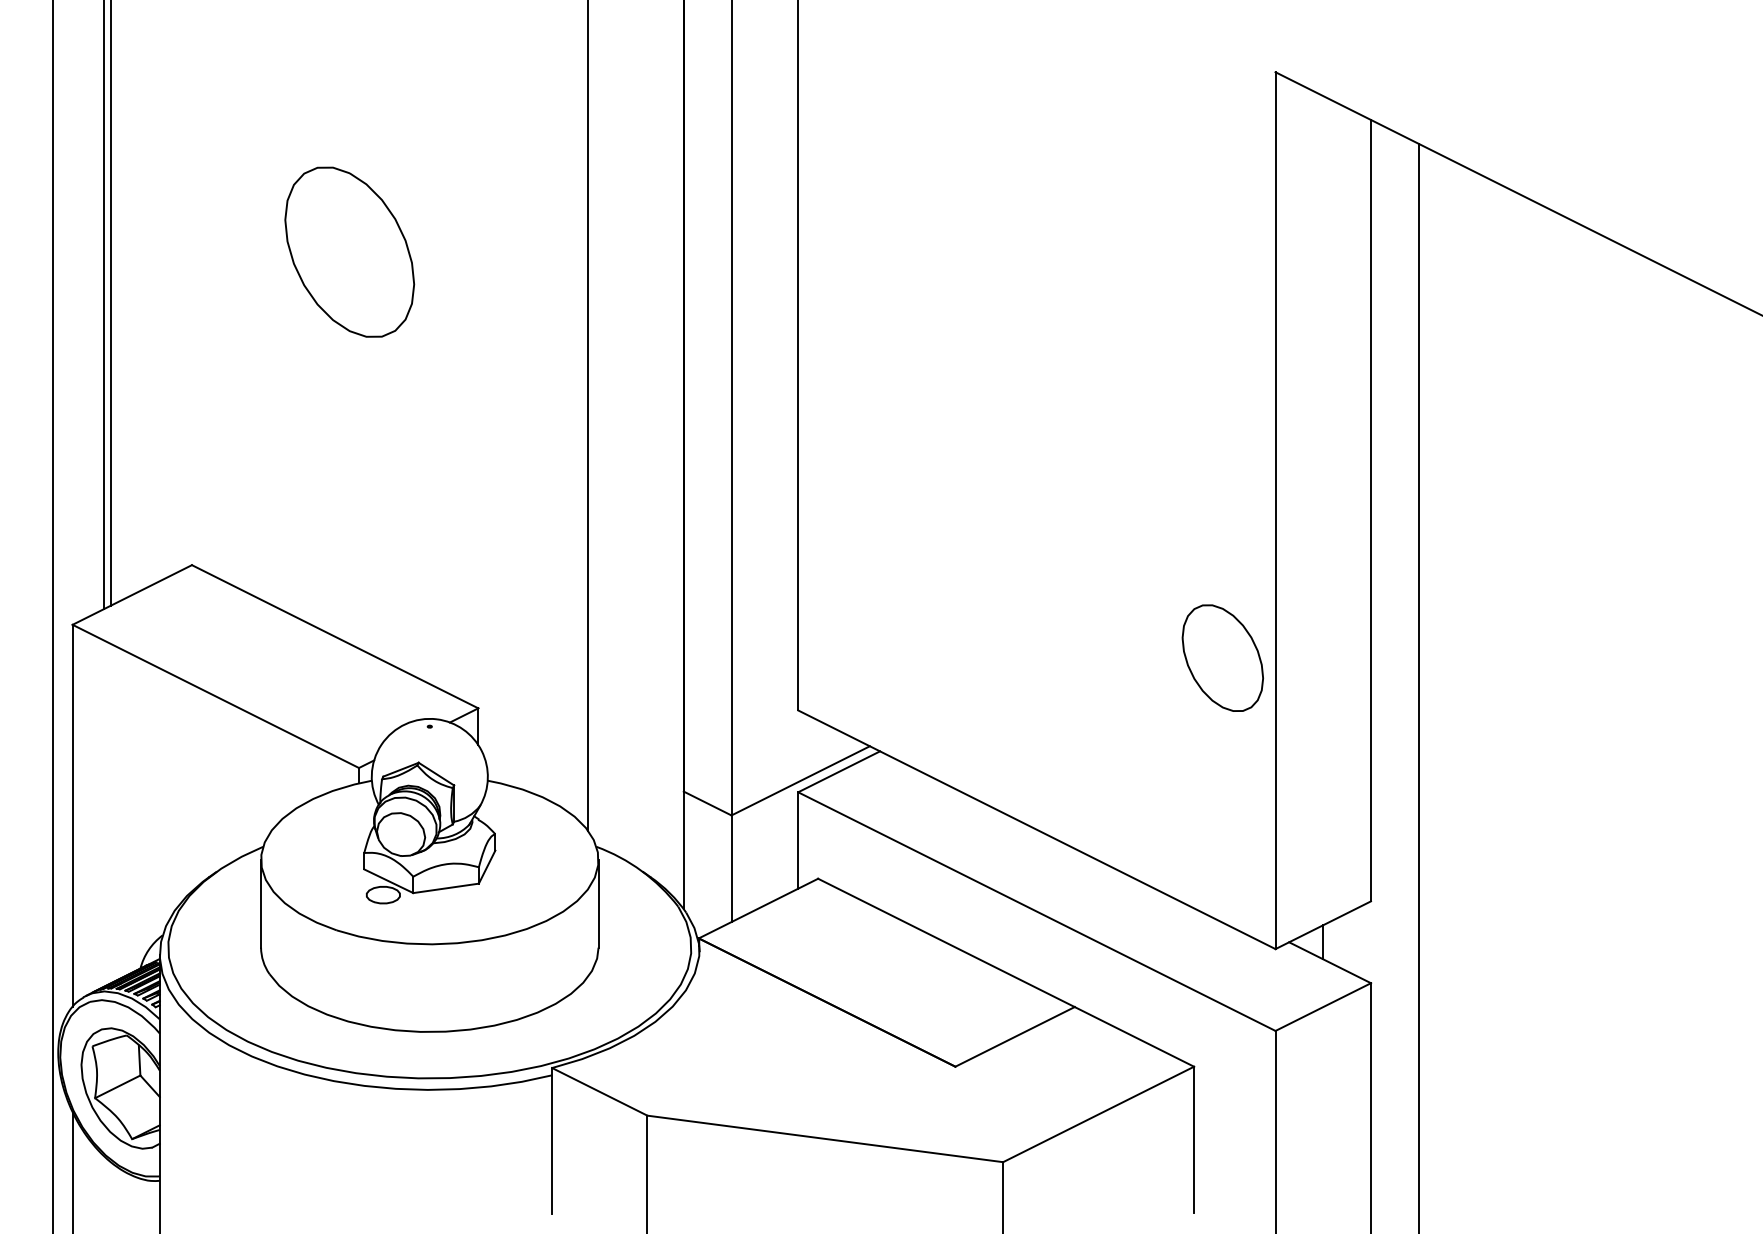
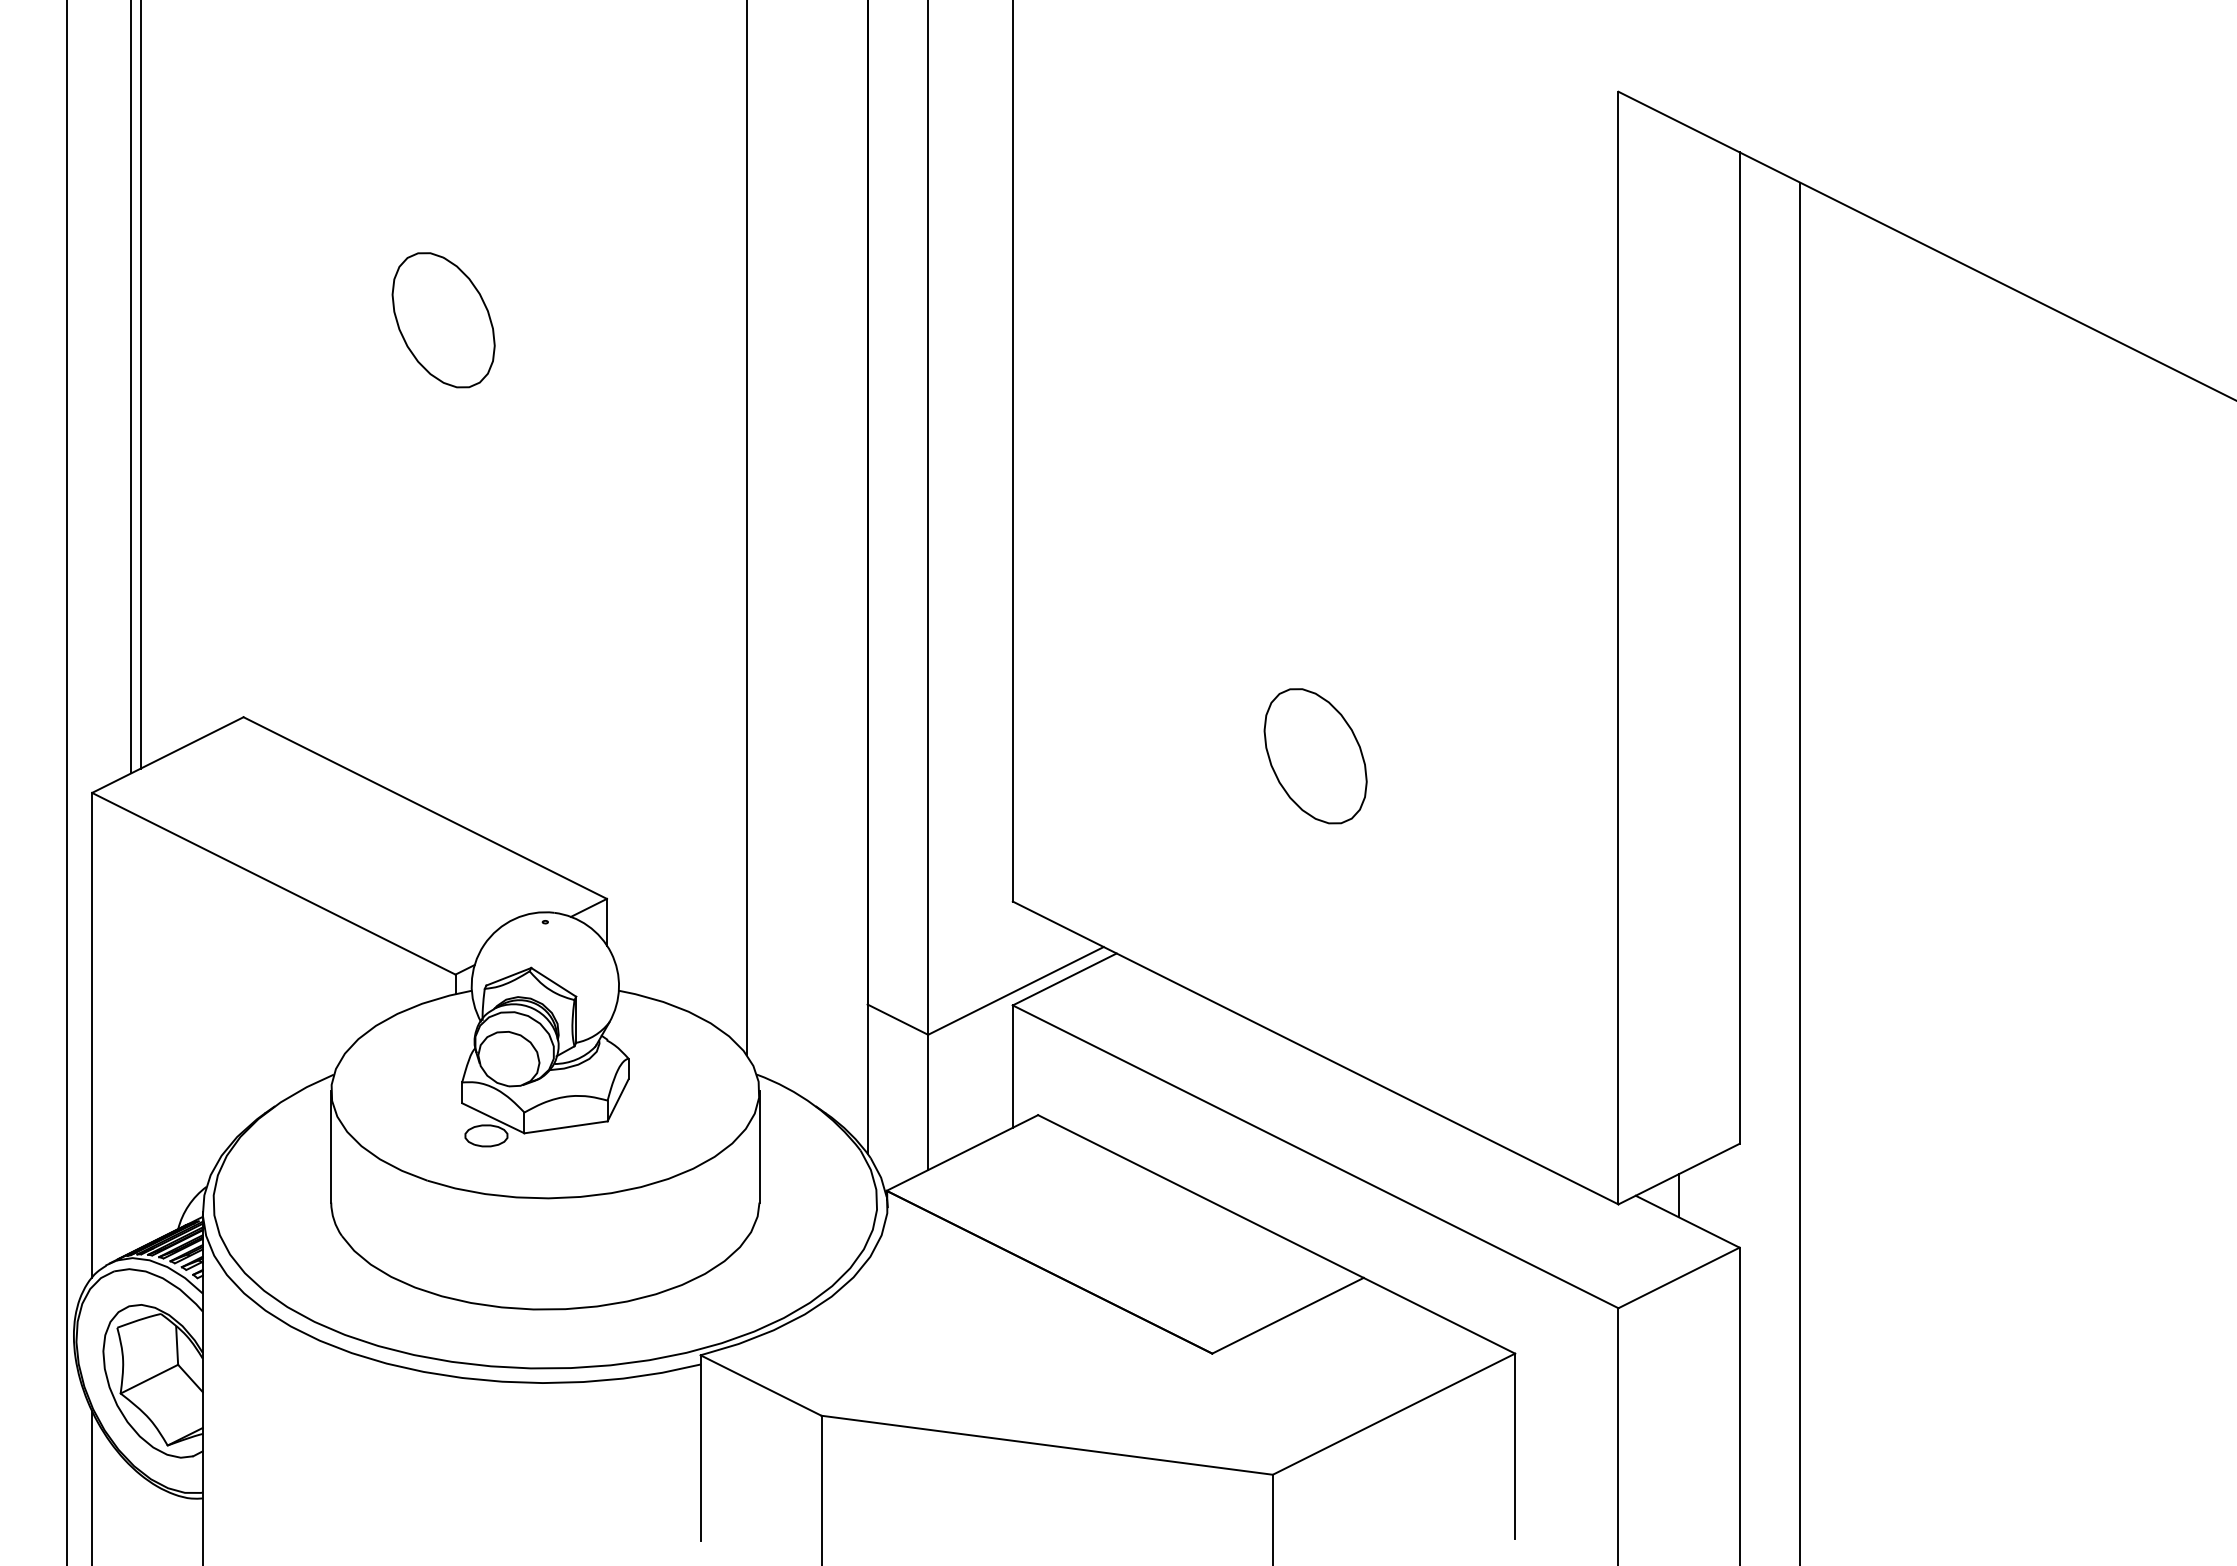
part: (349, 252) -> (443, 320), size x0.62
part: (1222, 658) -> (1315, 756), moved

